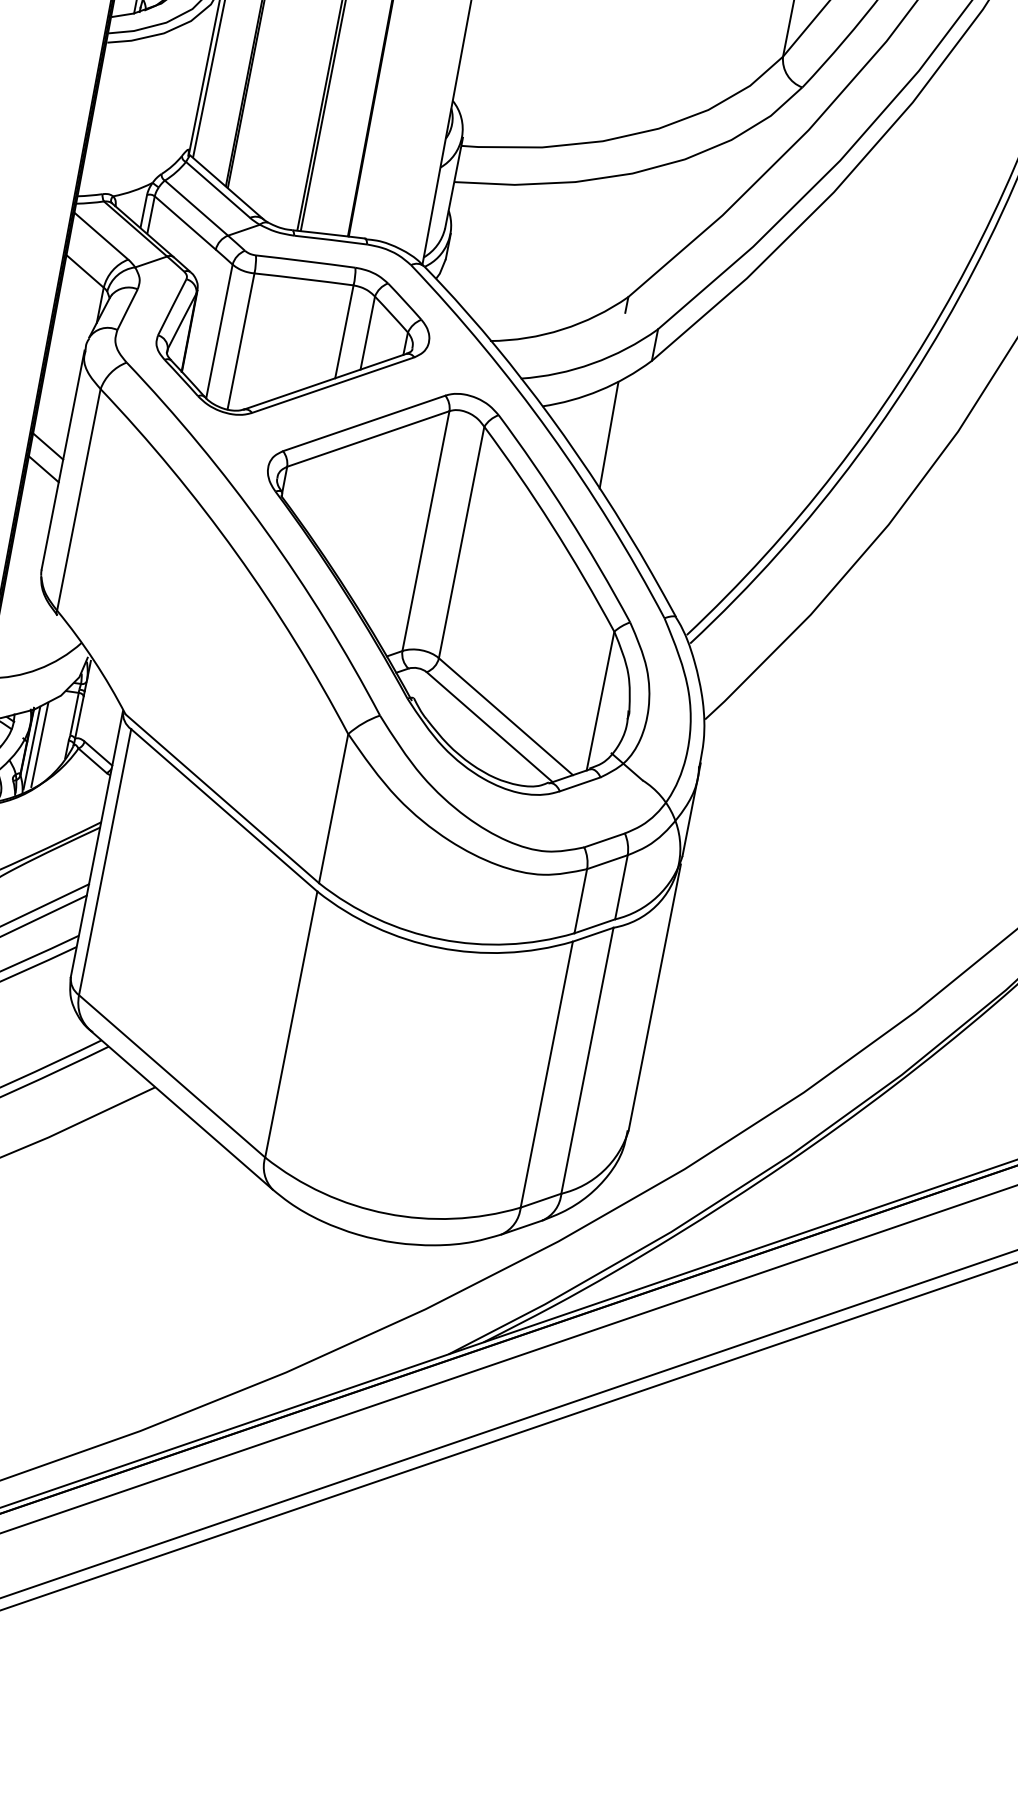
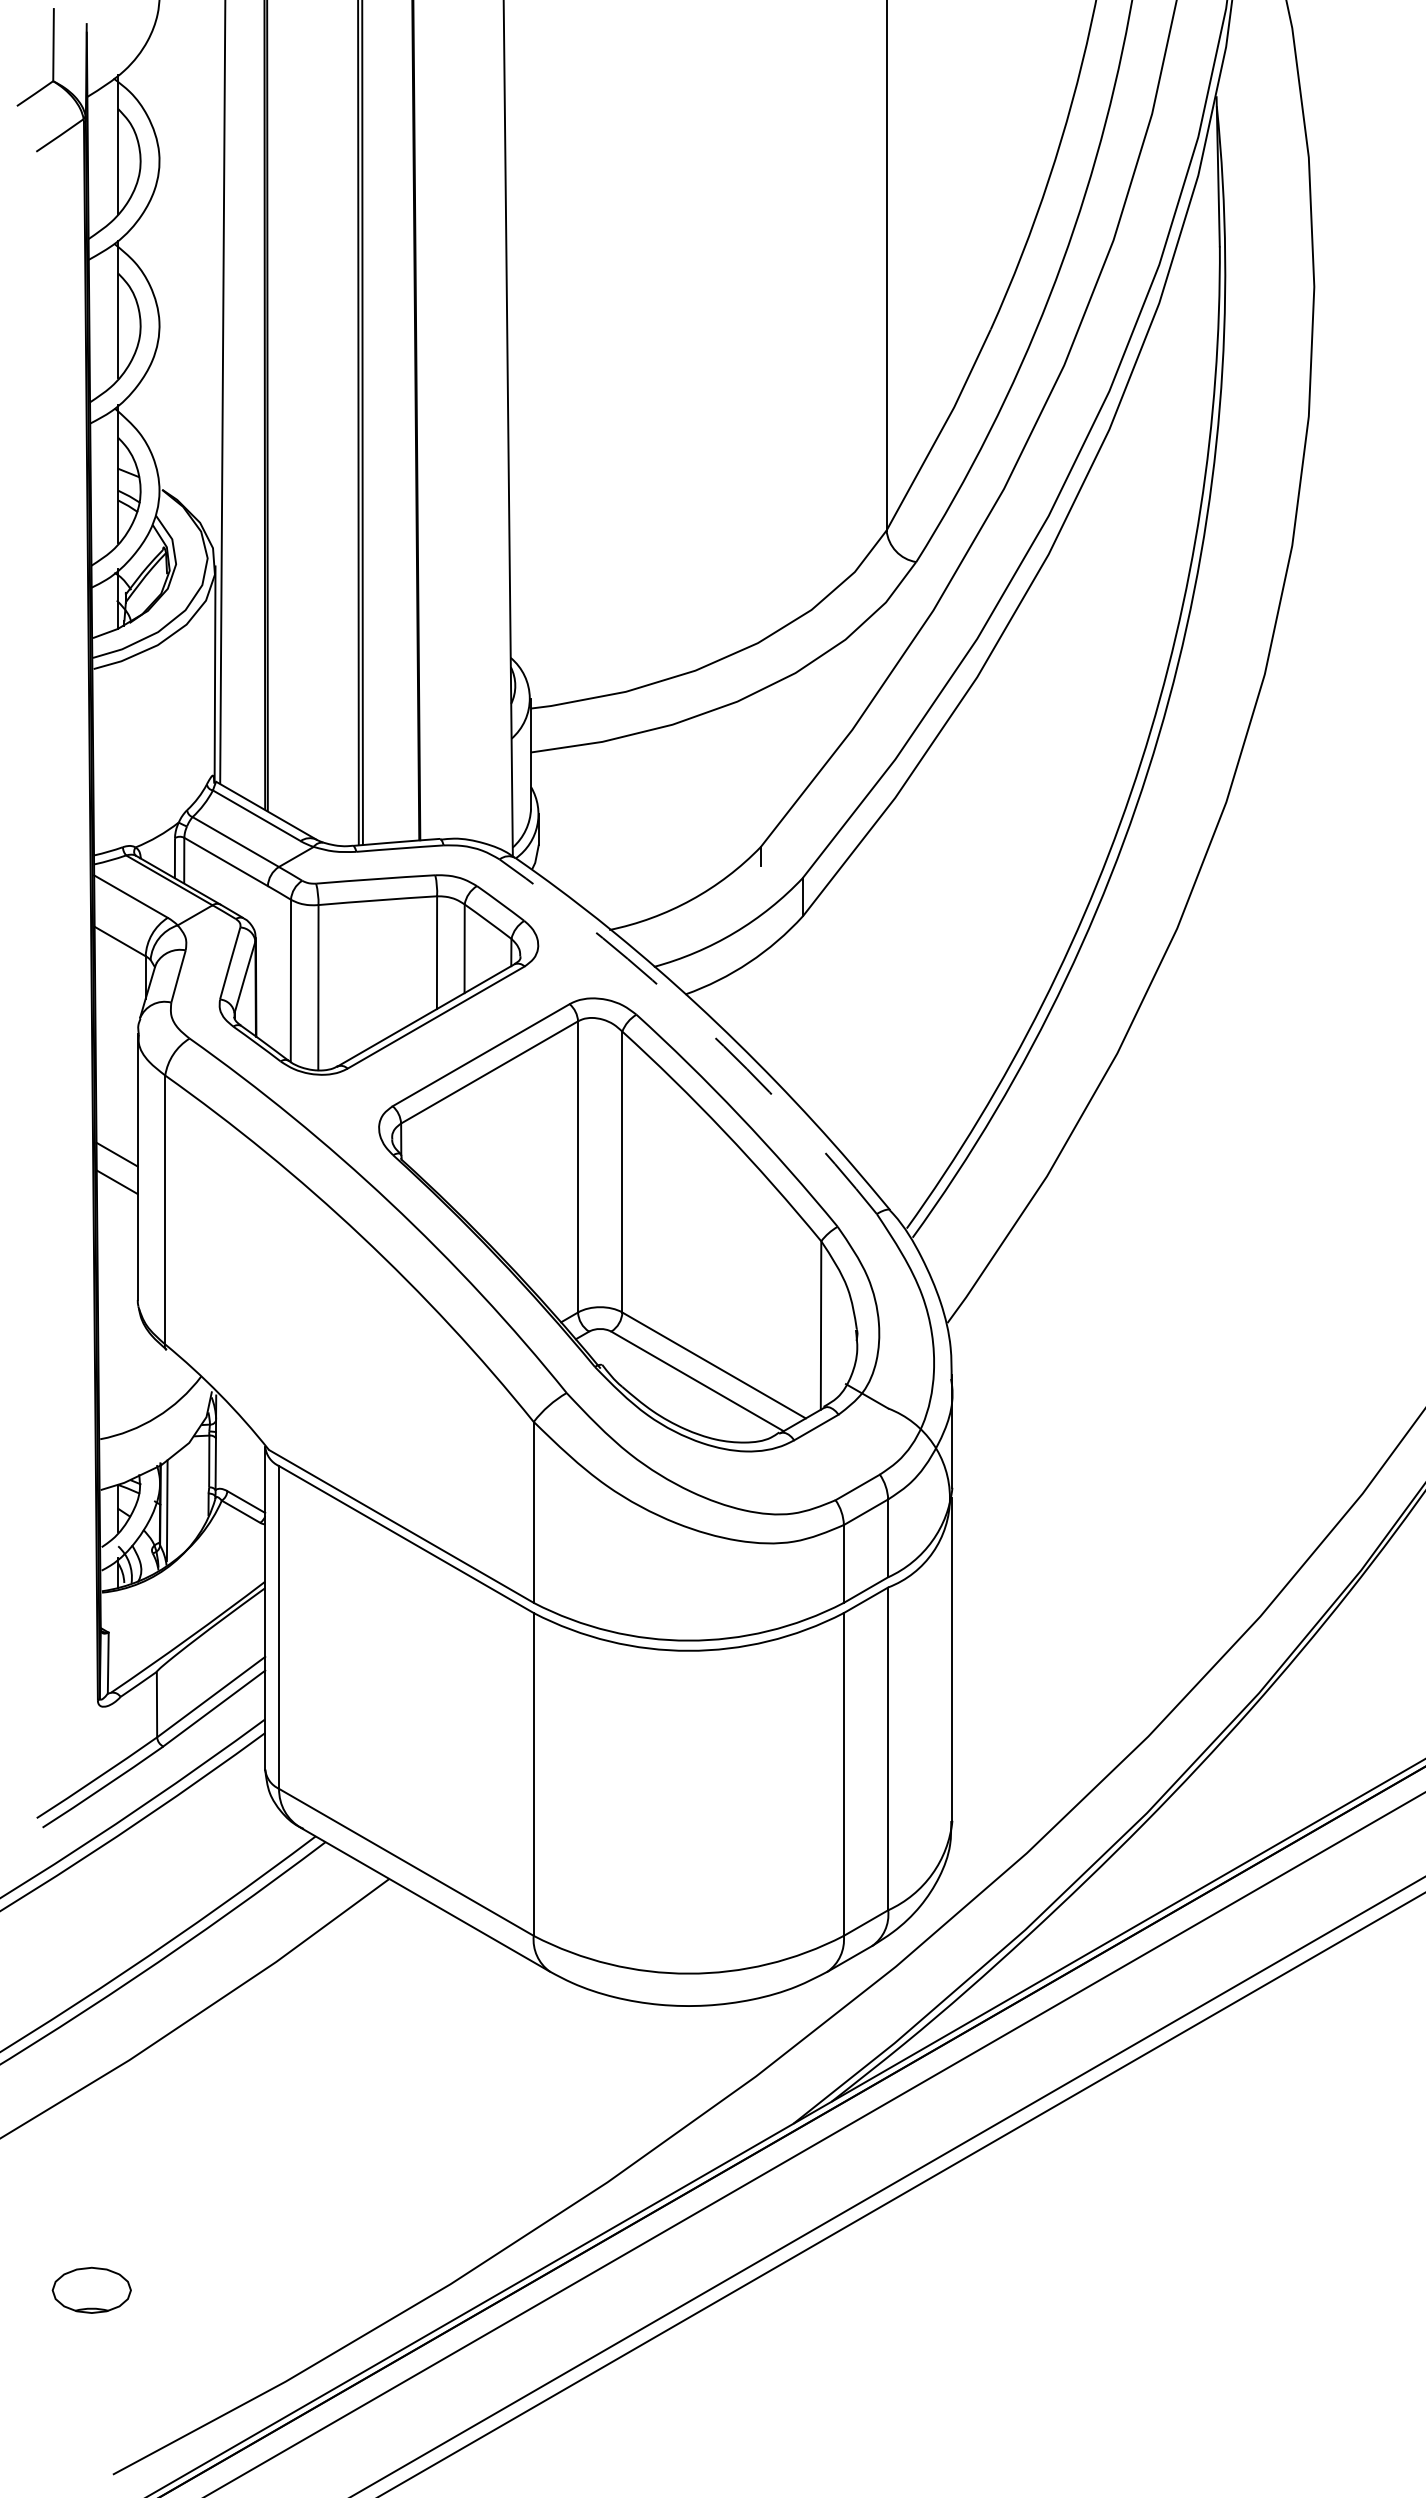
arc: (550, 432) -> (700, 1023), solid -> dashed
line: (608, 434) -> (769, 1012), removed
line: (39, 745) -> (175, 1505), removed

